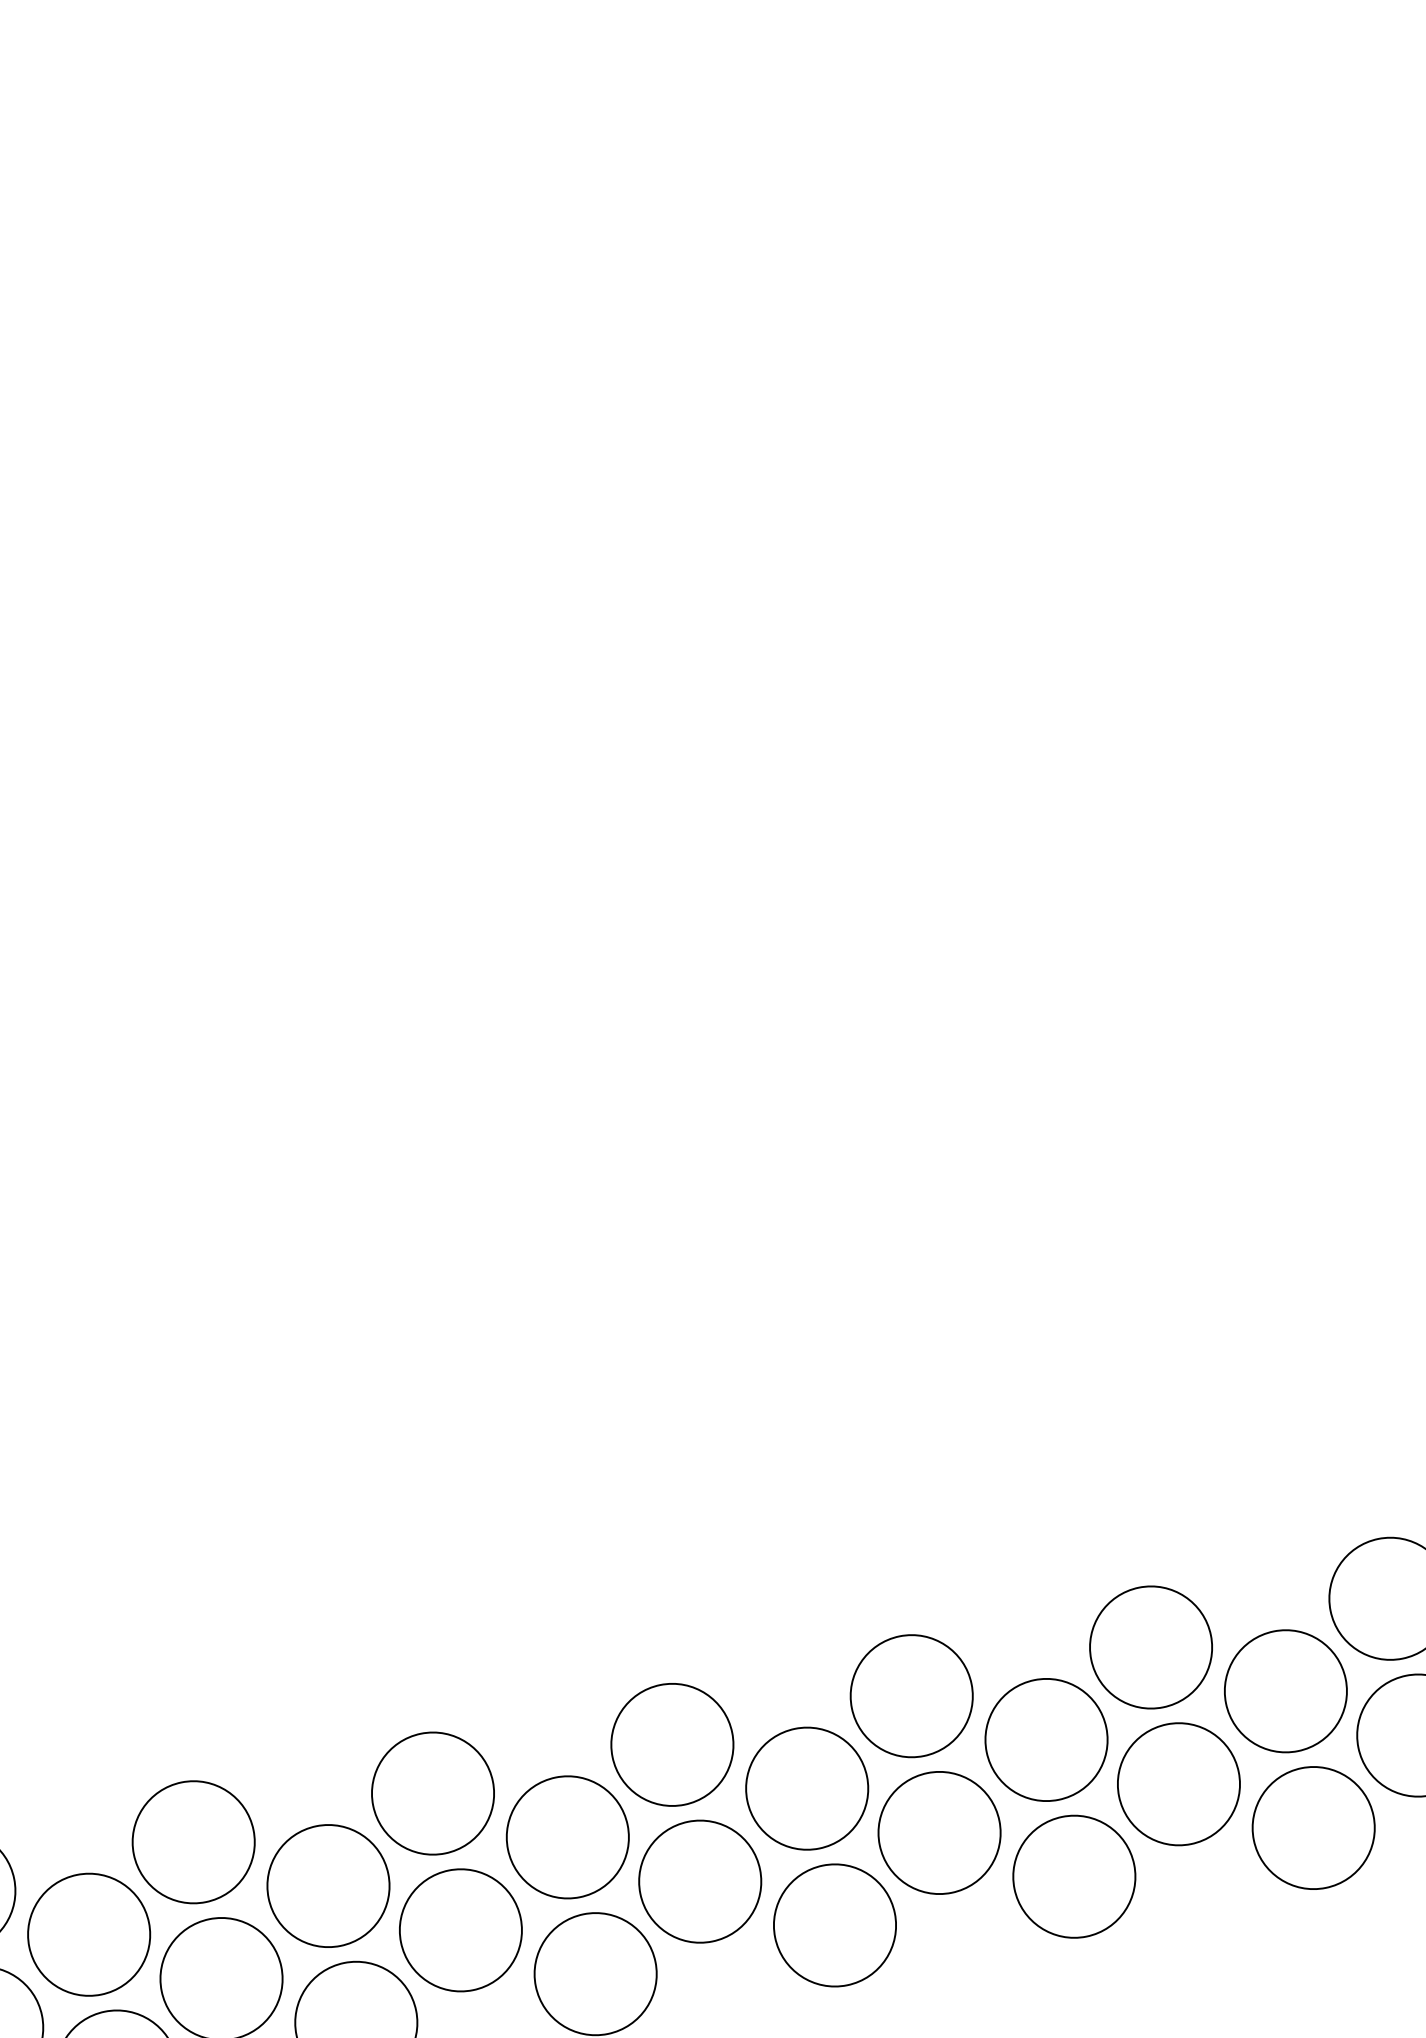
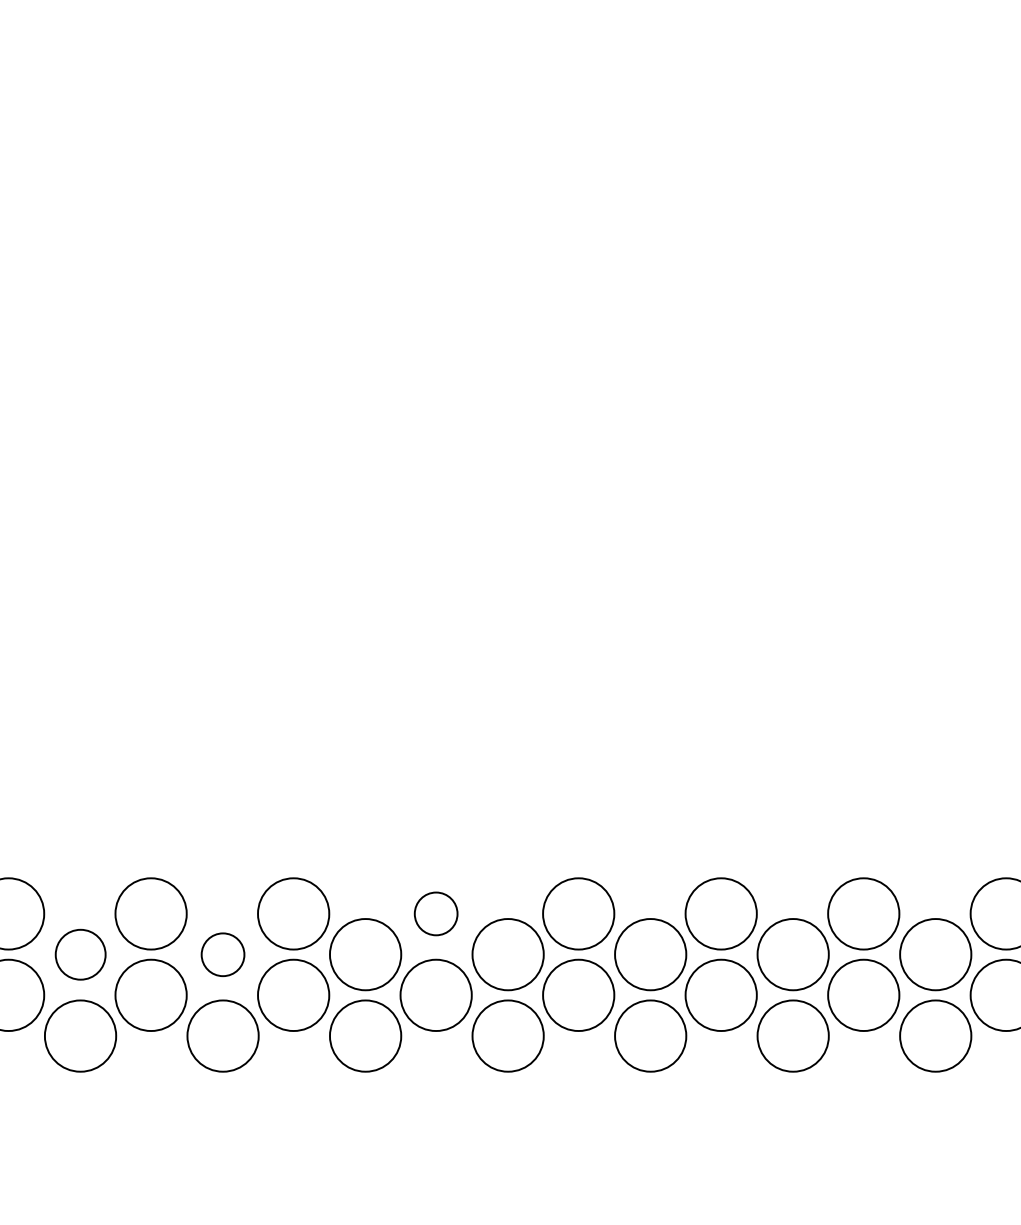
circle: (910, 1695) -> (435, 913), size x0.6
circle: (566, 1837) -> (222, 954), size x0.6
circle: (328, 1885) -> (80, 954), size x0.7

